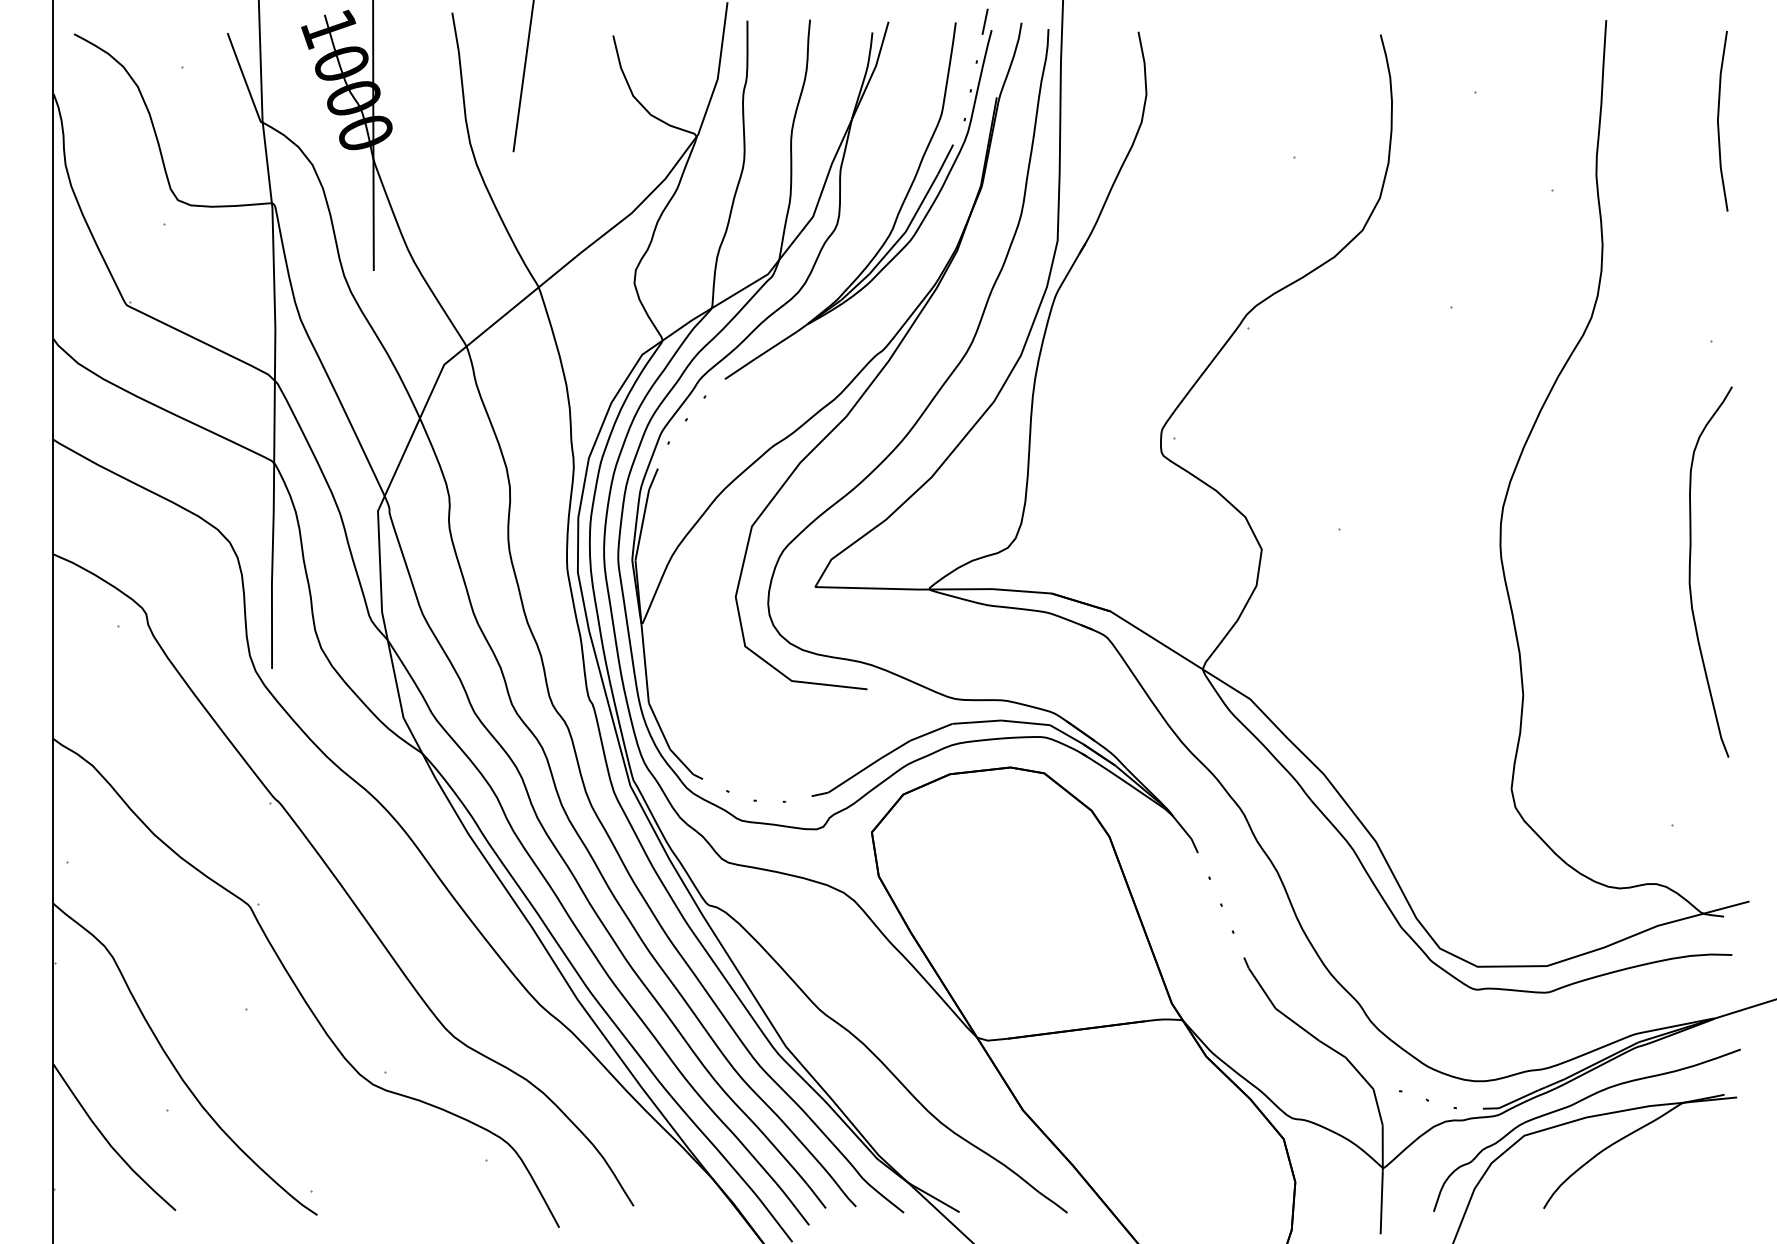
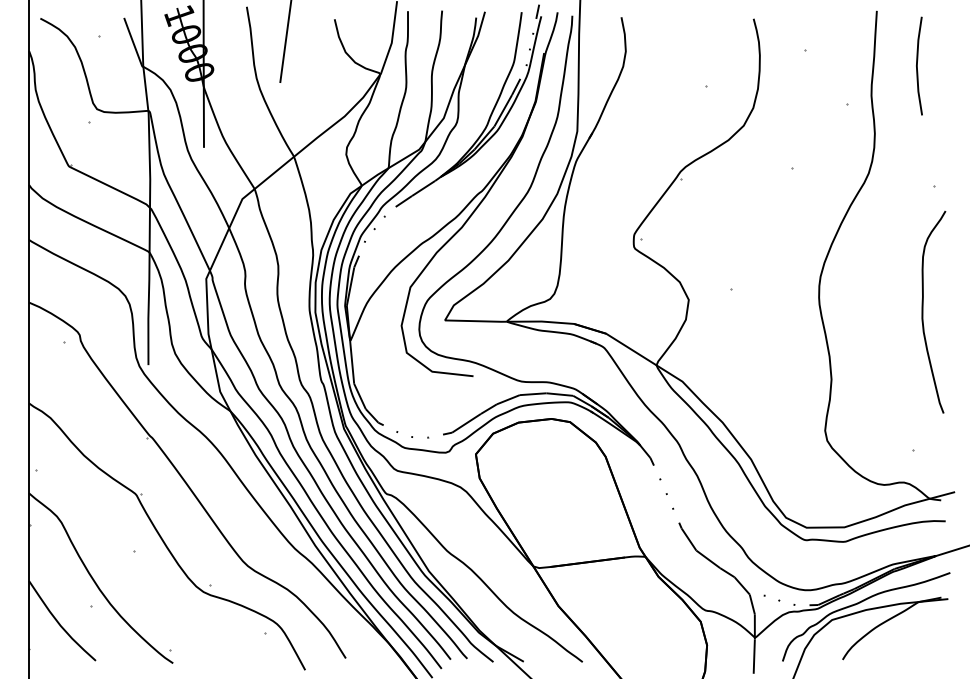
line: (1719, 120) -> (917, 65), moved

